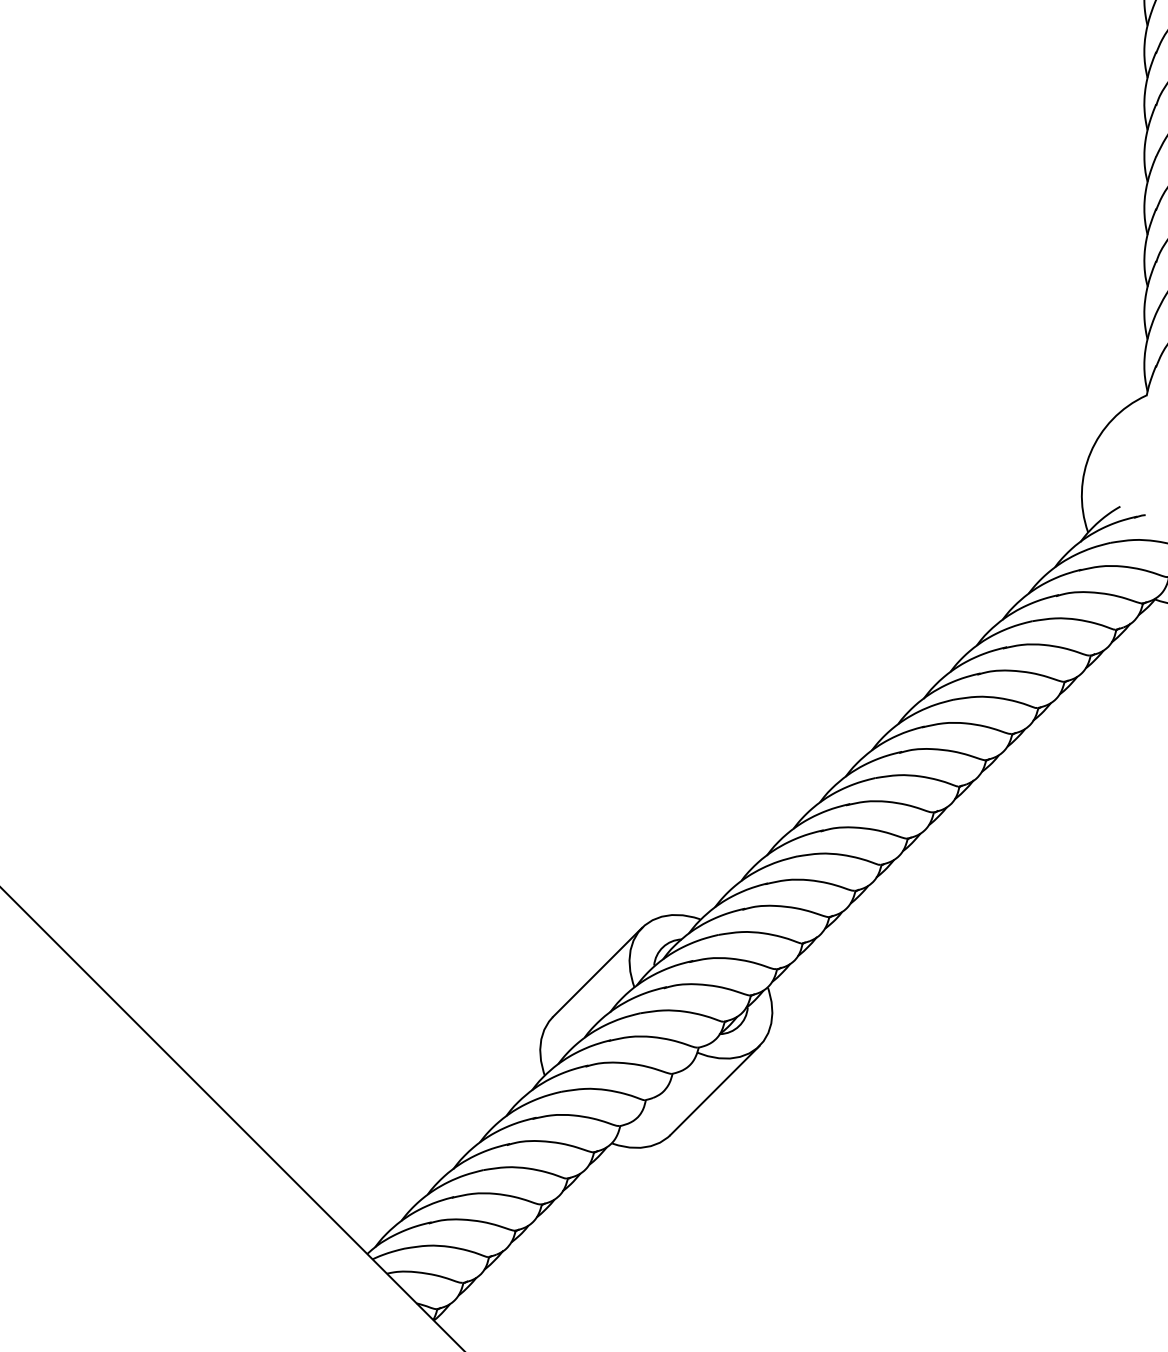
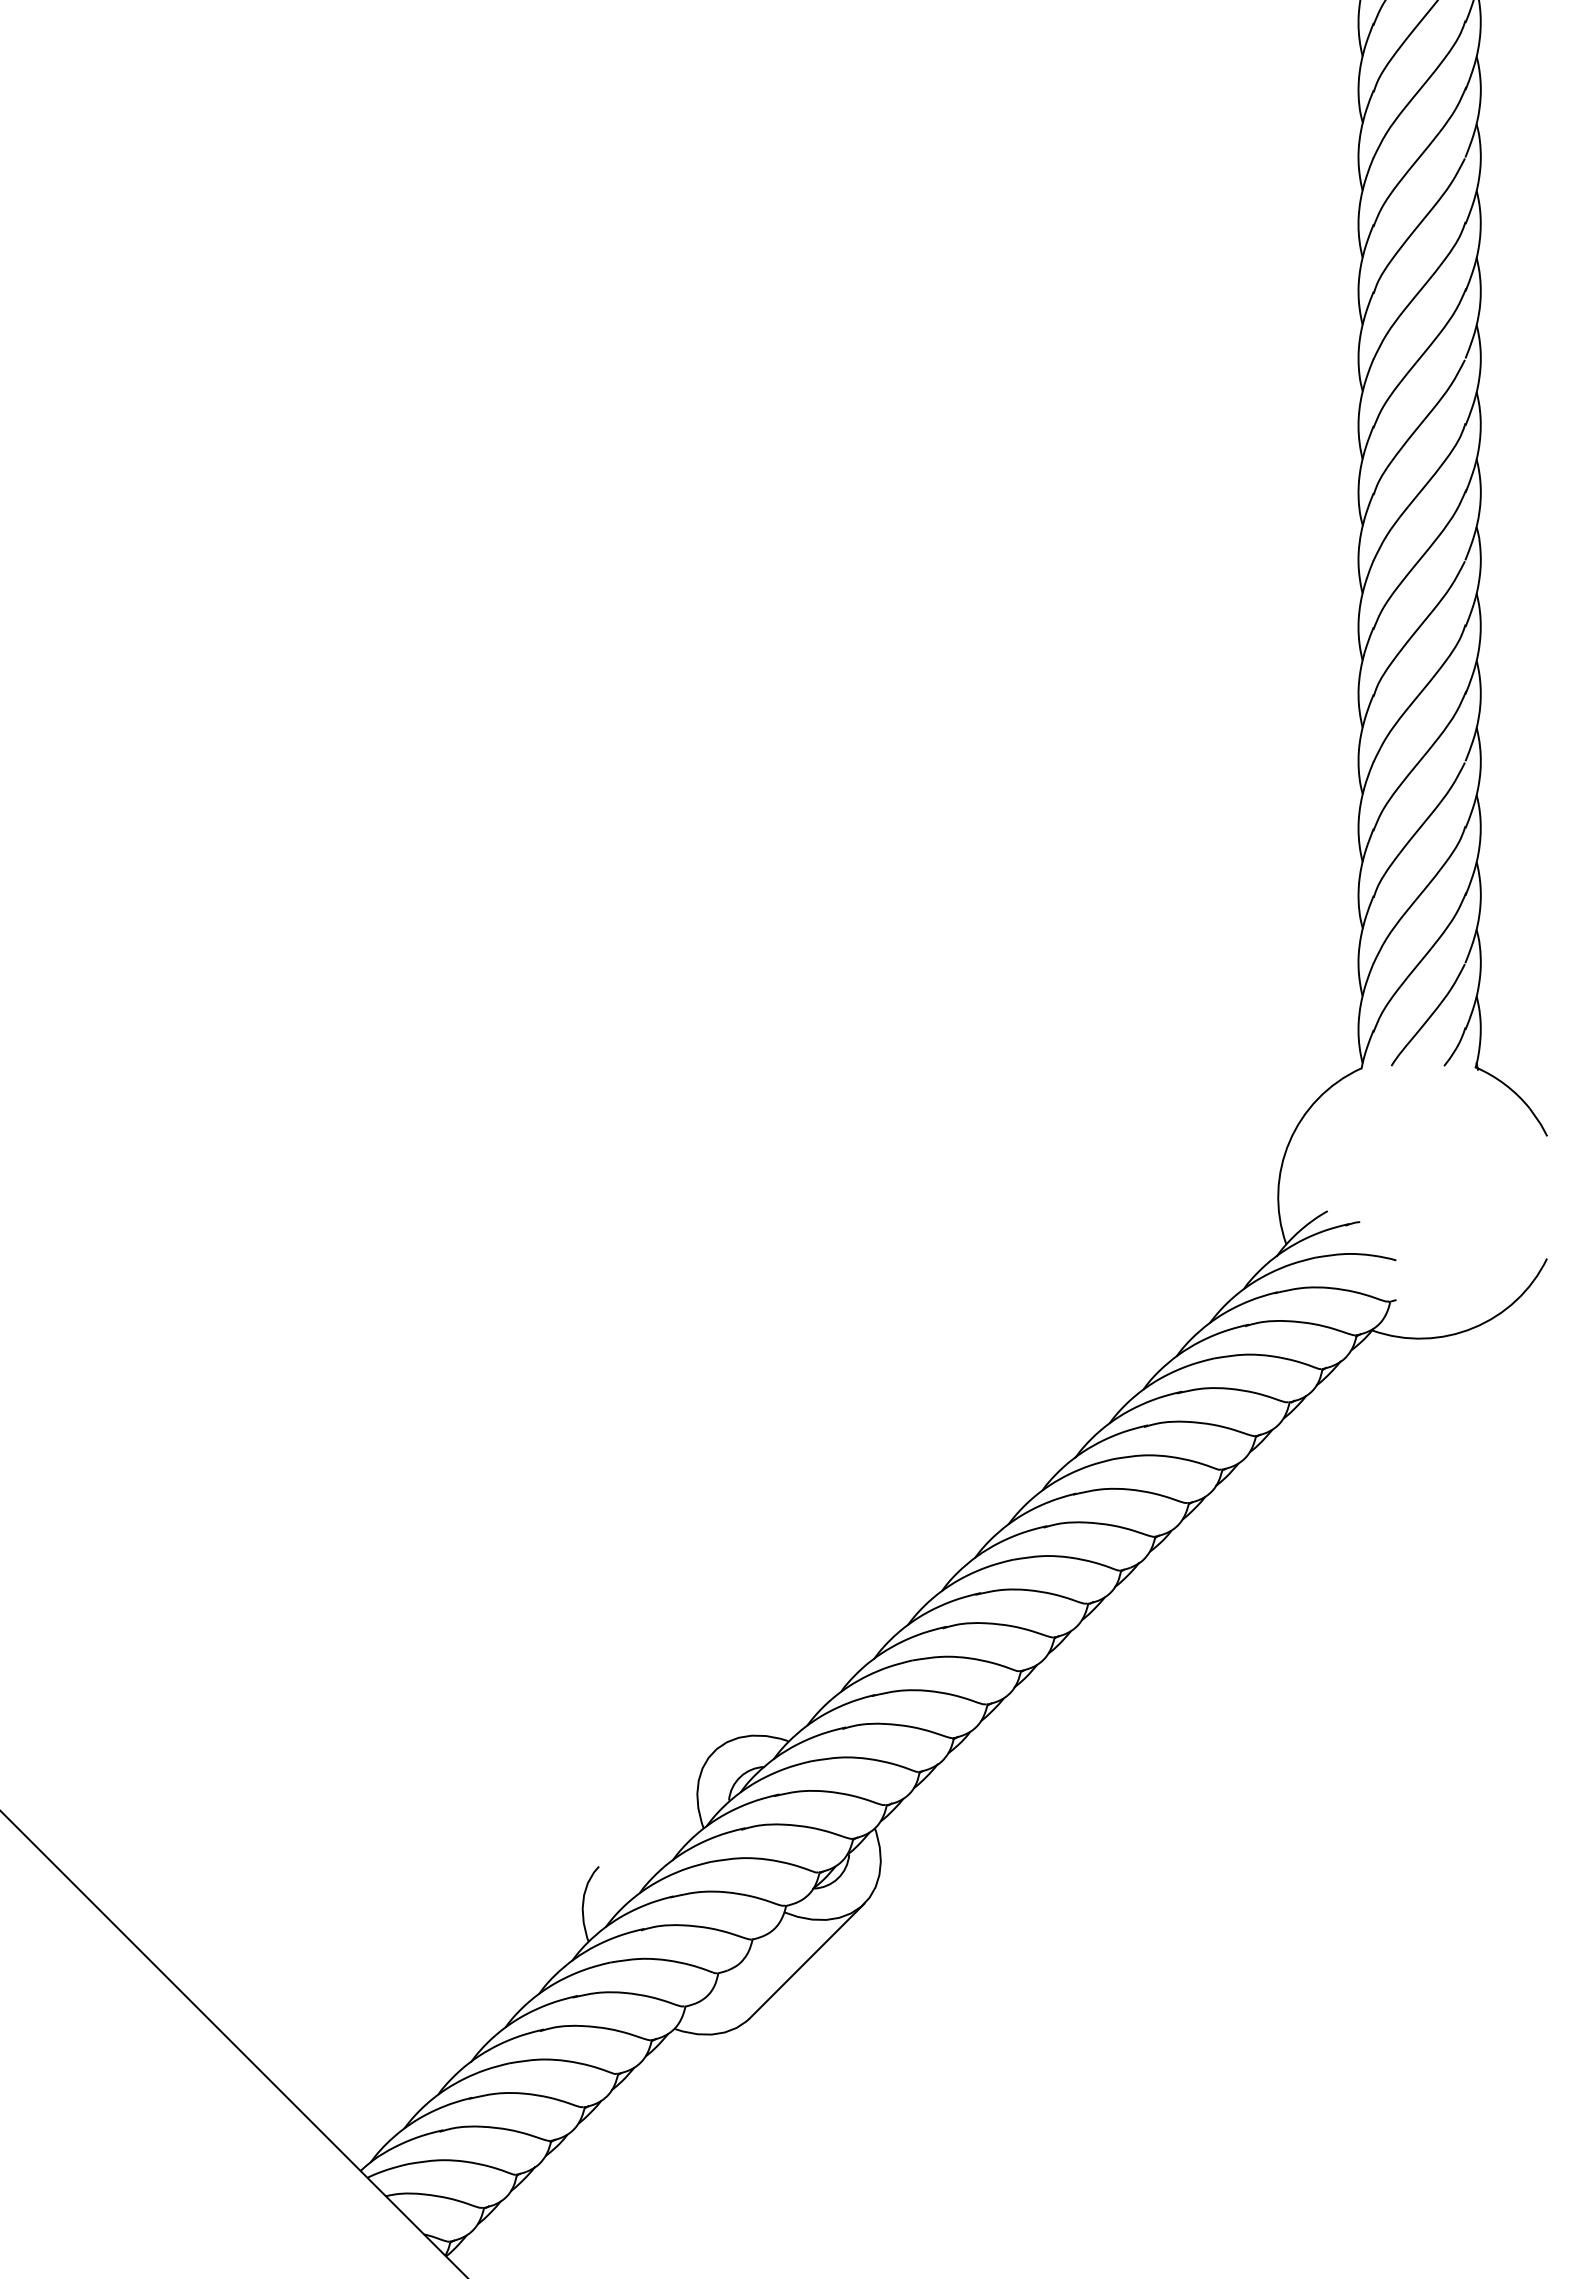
line: (597, 971) -> (656, 1808), removed

